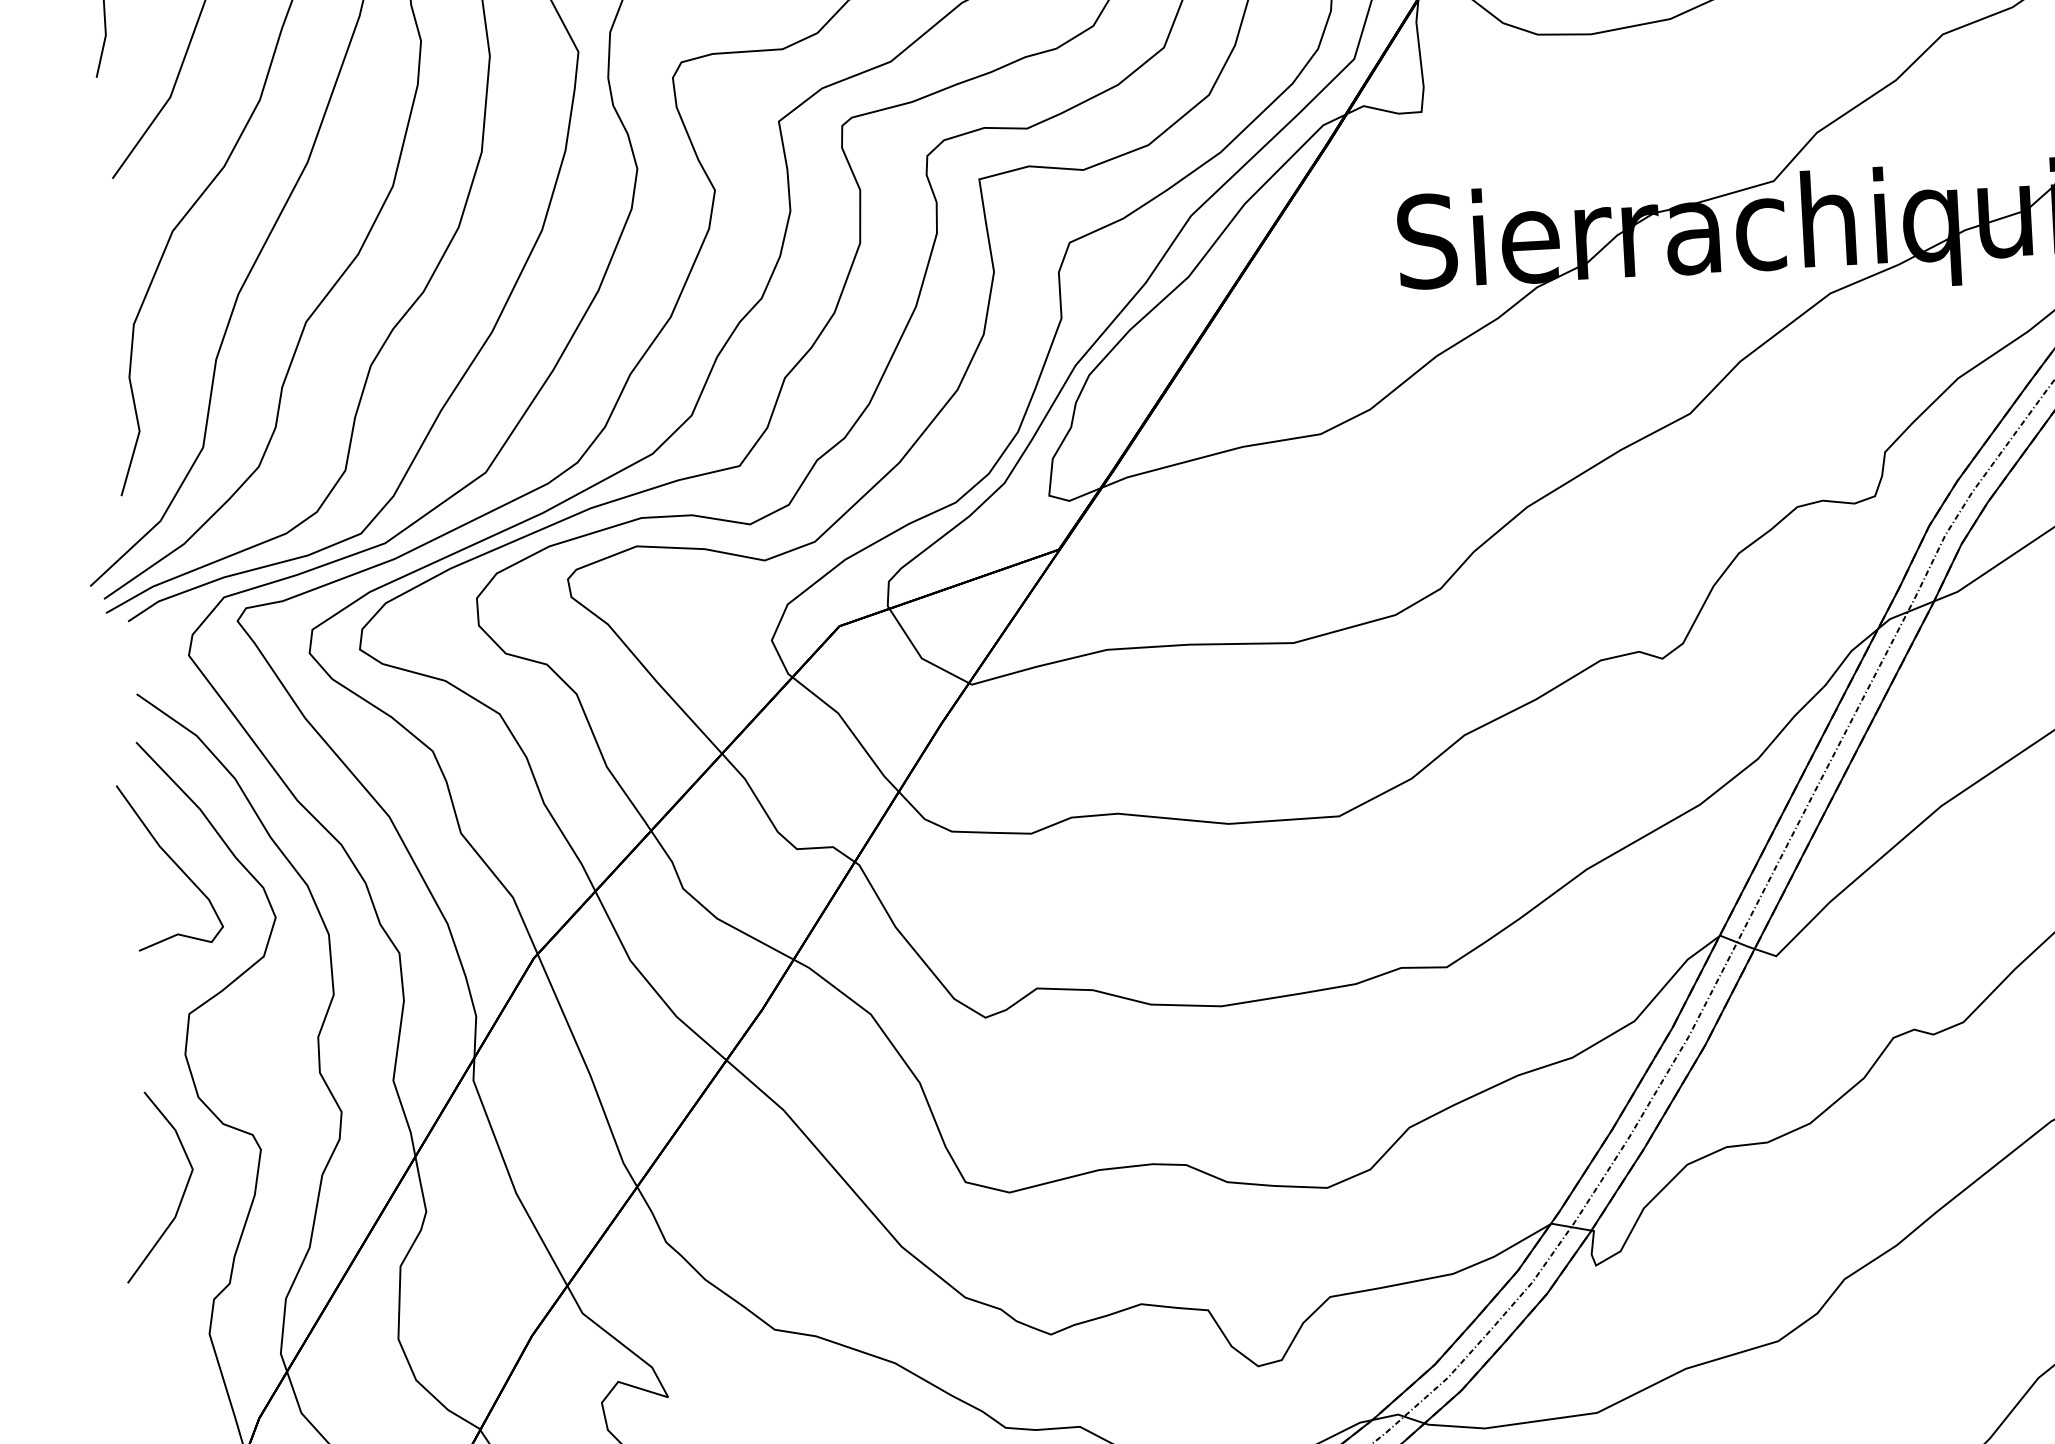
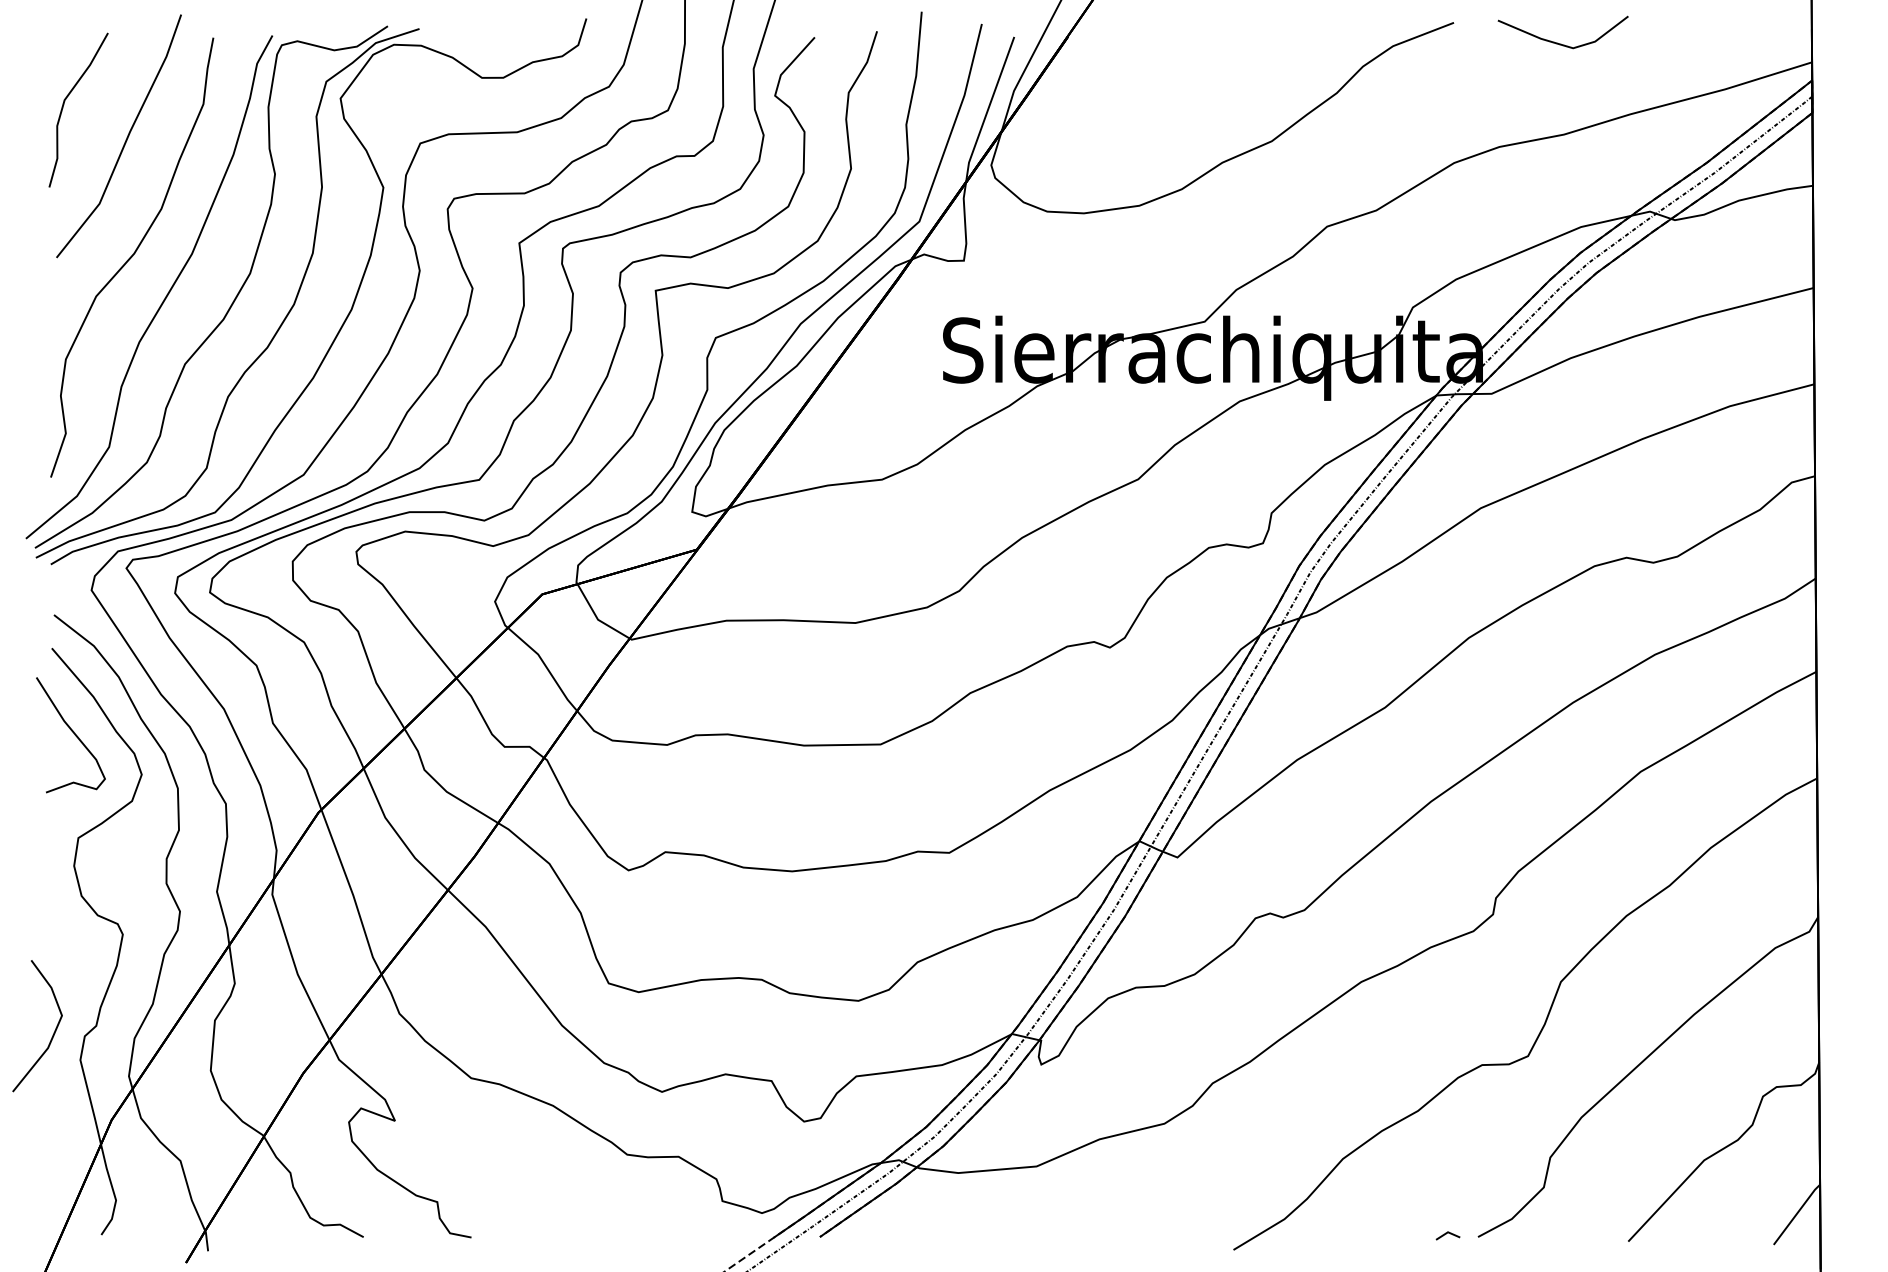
line: (181, 1194) -> (53, 1032), moved

